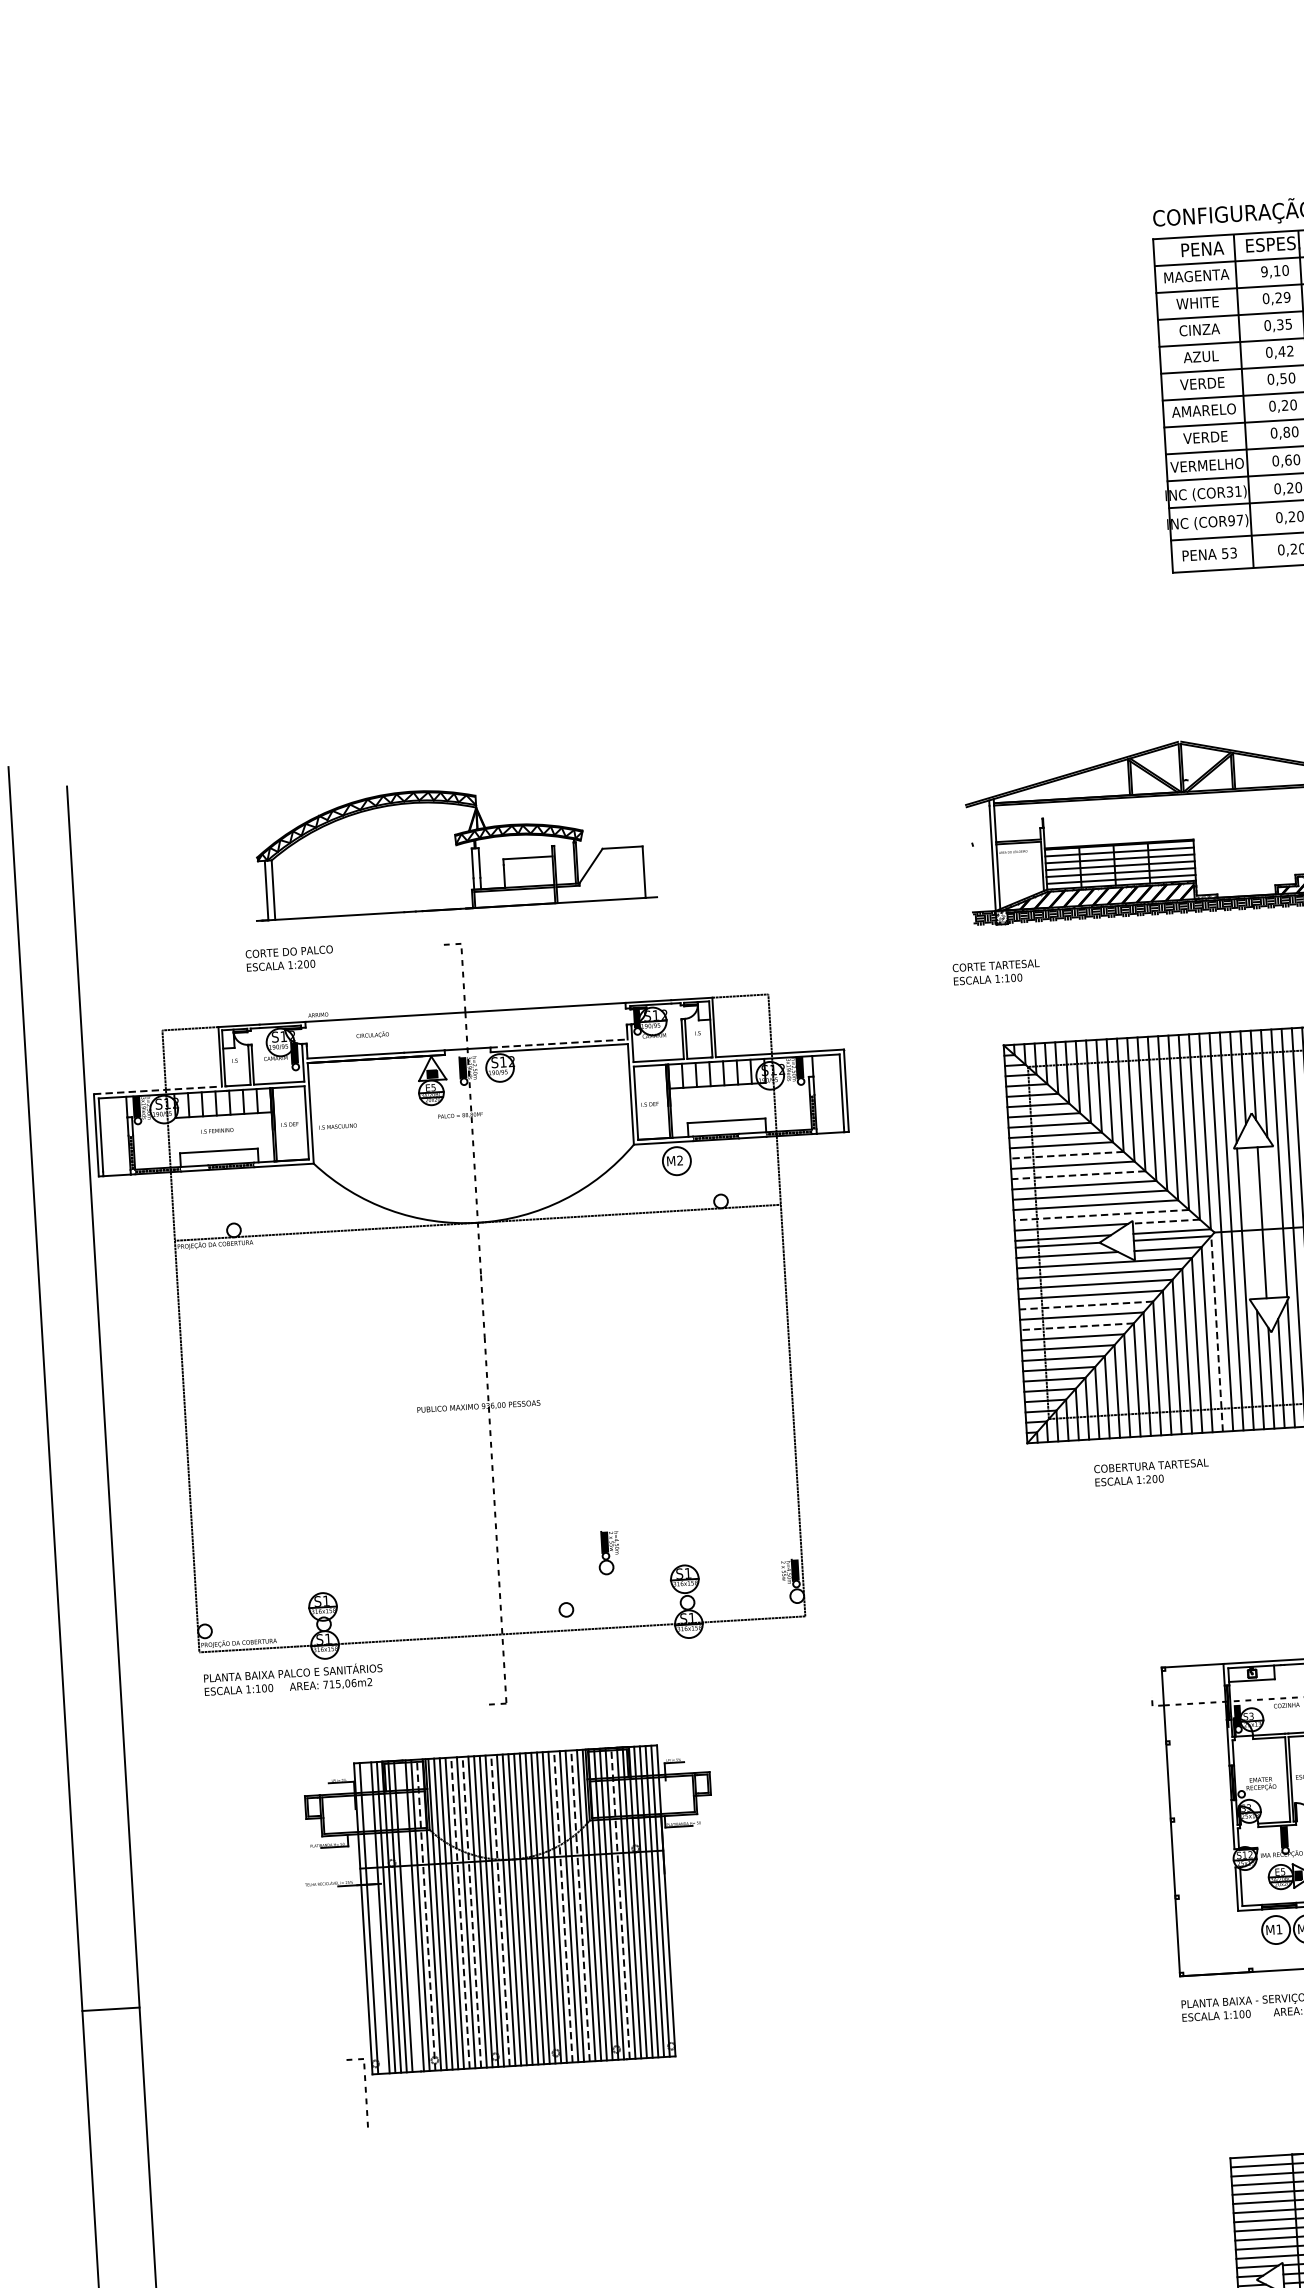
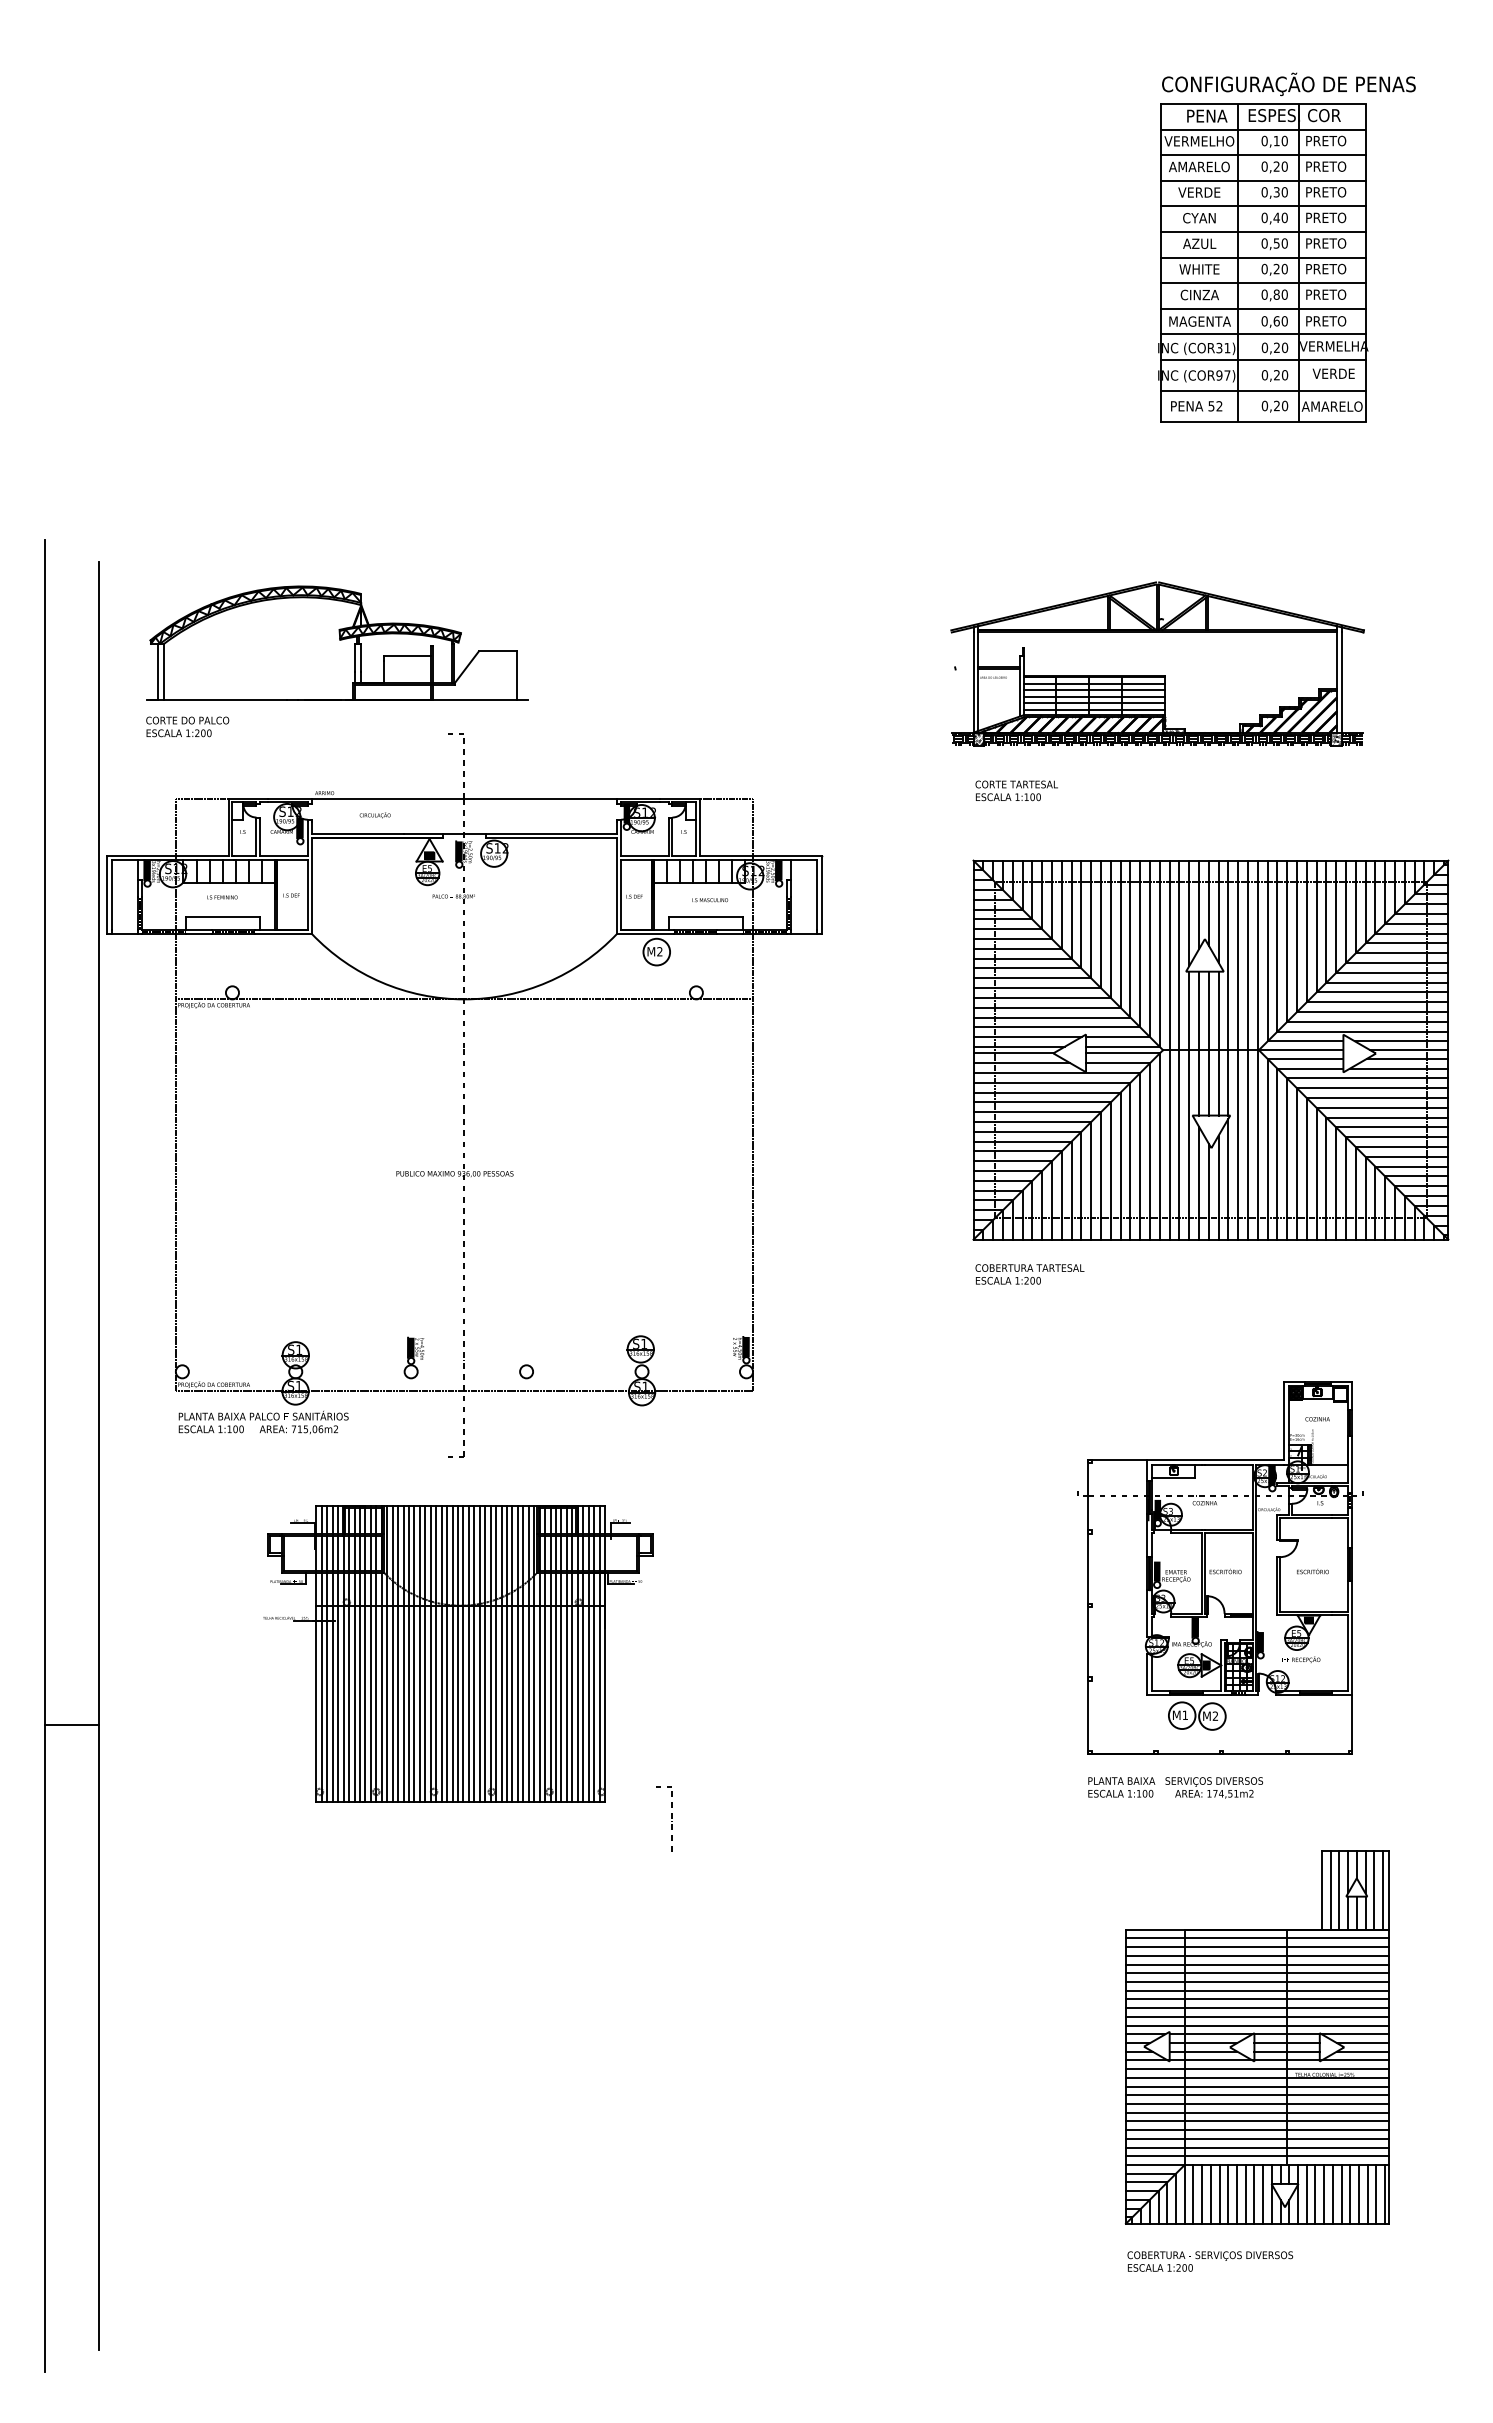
text: (1264, 272) -> (1264, 141), 9,10 -> 0,10
text: (1196, 276) -> (1199, 141), MAGENTA -> VERMELHO
text: (1286, 297) -> (1284, 166), 0,29 -> 0,20
text: (1197, 302) -> (1199, 166), WHITE -> AMARELO
text: (1288, 324) -> (1284, 192), 0,35 -> 0,30
text: (1199, 329) -> (1199, 192), CINZA -> VERDE
text: (1290, 350) -> (1284, 217), 0,42 -> 0,40
text: (1200, 357) -> (1199, 218), AZUL -> CYAN
text: (1202, 383) -> (1199, 243), VERDE -> AZUL
text: (1204, 410) -> (1199, 269), AMARELO -> WHITE
text: (1205, 436) -> (1199, 294), VERDE -> CINZA
text: (1207, 465) -> (1199, 321), VERMELHO -> MAGENTA
text: (1233, 553) -> (1219, 406), 53 -> 52
part: (453, 848) -> (337, 642), moved
text: (289, 958) -> (187, 726), moved
text: (996, 971) -> (1016, 790), moved
line: (560, 1043) -> (552, 833), dashed -> solid
line: (158, 1090) -> (168, 855), dashed -> solid
text: (337, 1126) -> (709, 900), moved
line: (1067, 1155) -> (1027, 968), dashed -> solid
line: (1078, 1175) -> (1037, 988), dashed -> solid
line: (1101, 1215) -> (1056, 1027), dashed -> solid
line: (1166, 1222) -> (1118, 1037), dashed -> solid
line: (1272, 1222) -> (1218, 1043), added
line: (1252, 1223) -> (1199, 1043), added
line: (1086, 1305) -> (1037, 1112), dashed -> solid
line: (1077, 1326) -> (1027, 1131), dashed -> solid
line: (1216, 1333) -> (1159, 1146), dashed -> solid
text: (1151, 1472) -> (1029, 1274), moved
part: (608, 1552) -> (413, 1357), moved
fill: (1240, 1780) -> (1156, 1571), added
line: (620, 1903) -> (561, 1653), dashed -> solid
line: (580, 1905) -> (523, 1653), dashed -> solid
line: (562, 1906) -> (506, 1653), dashed -> solid
line: (500, 1910) -> (447, 1653), dashed -> solid
line: (459, 1912) -> (408, 1653), dashed -> solid
line: (471, 1912) -> (419, 1653), dashed -> solid
line: (426, 1914) -> (376, 1653), dashed -> solid
line: (408, 1916) -> (359, 1653), added
line: (374, 1918) -> (327, 1653), added
part: (365, 2092) -> (671, 1818), moved

